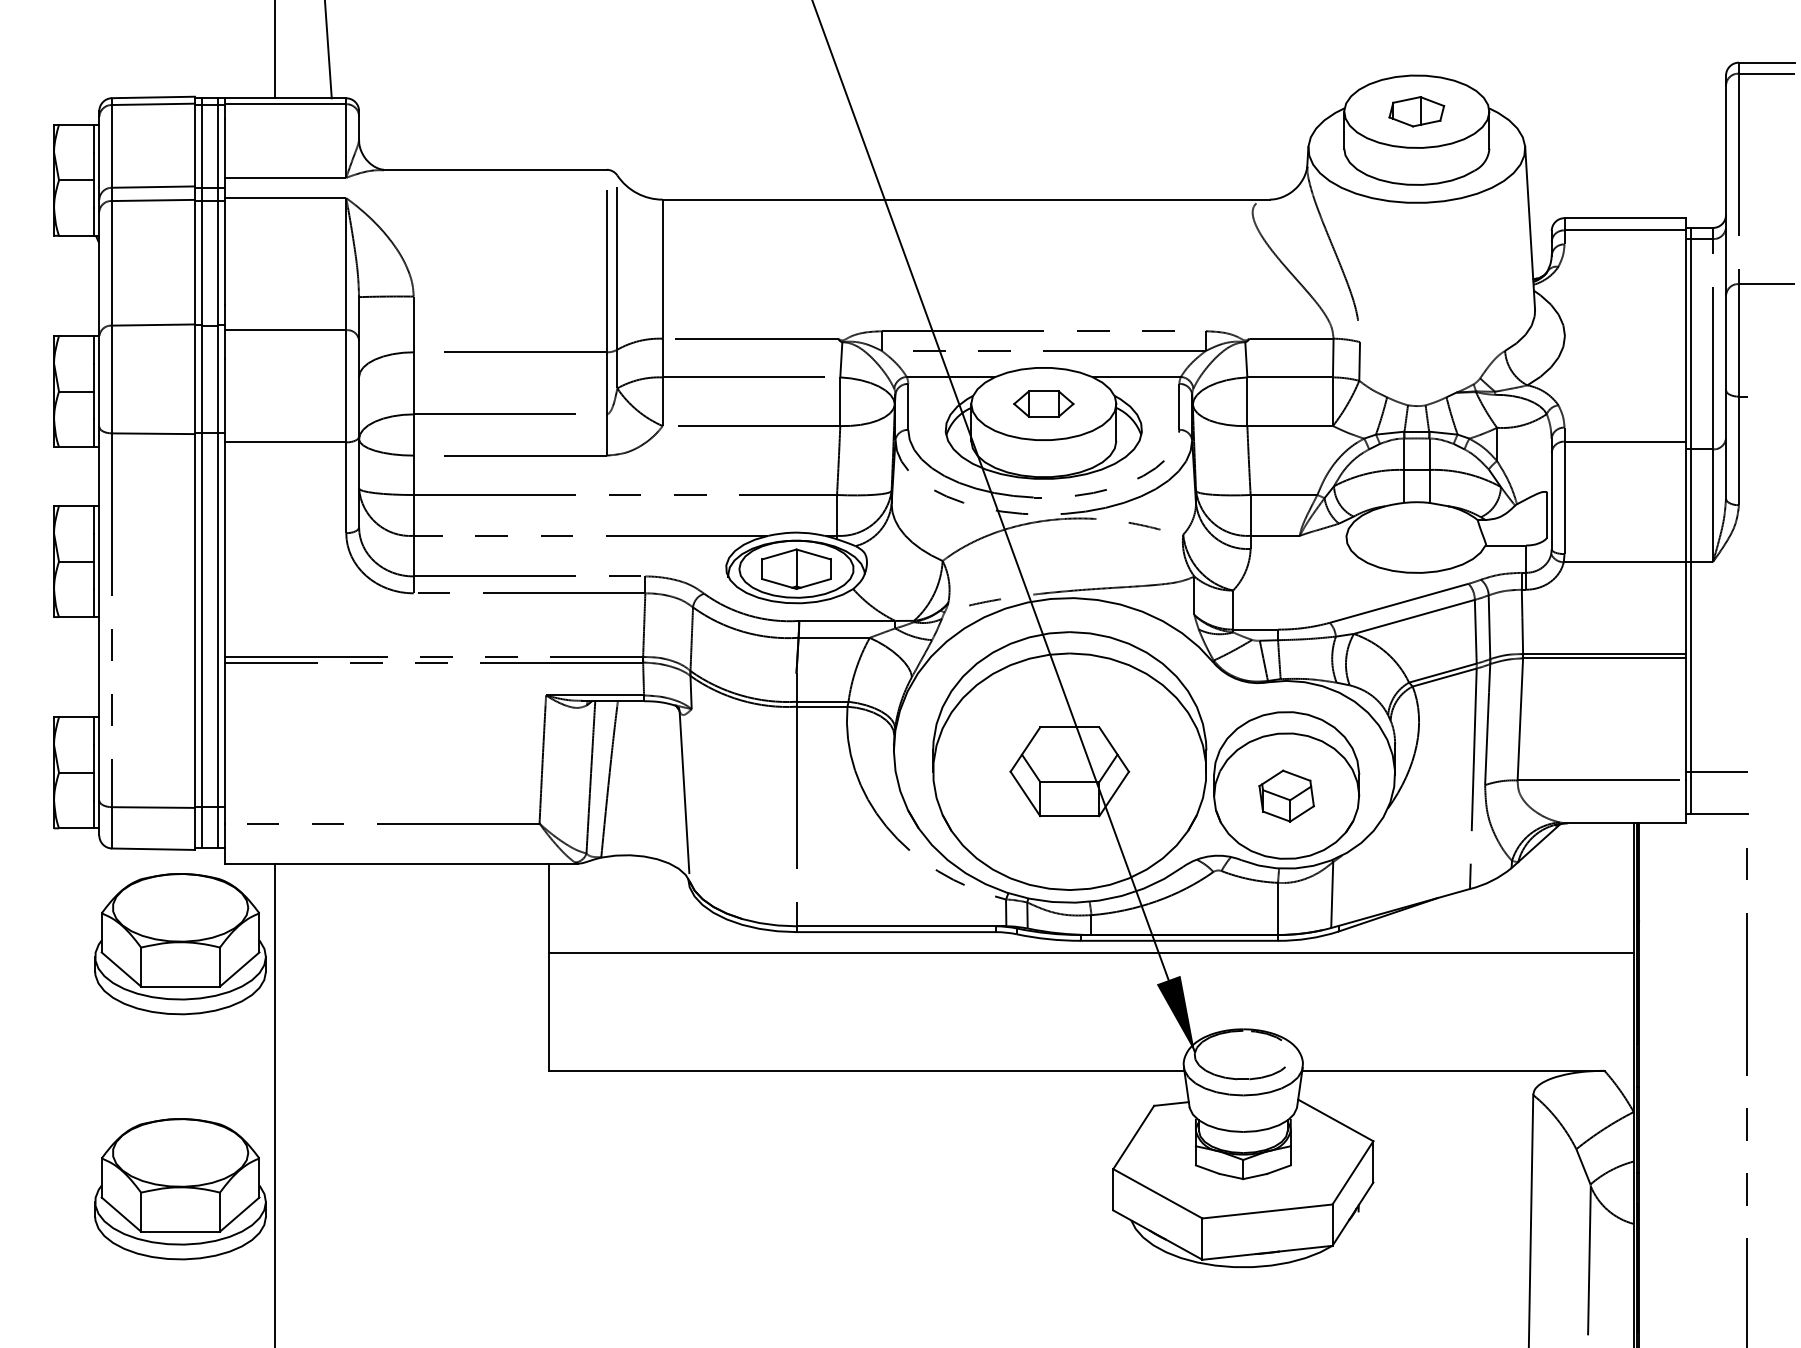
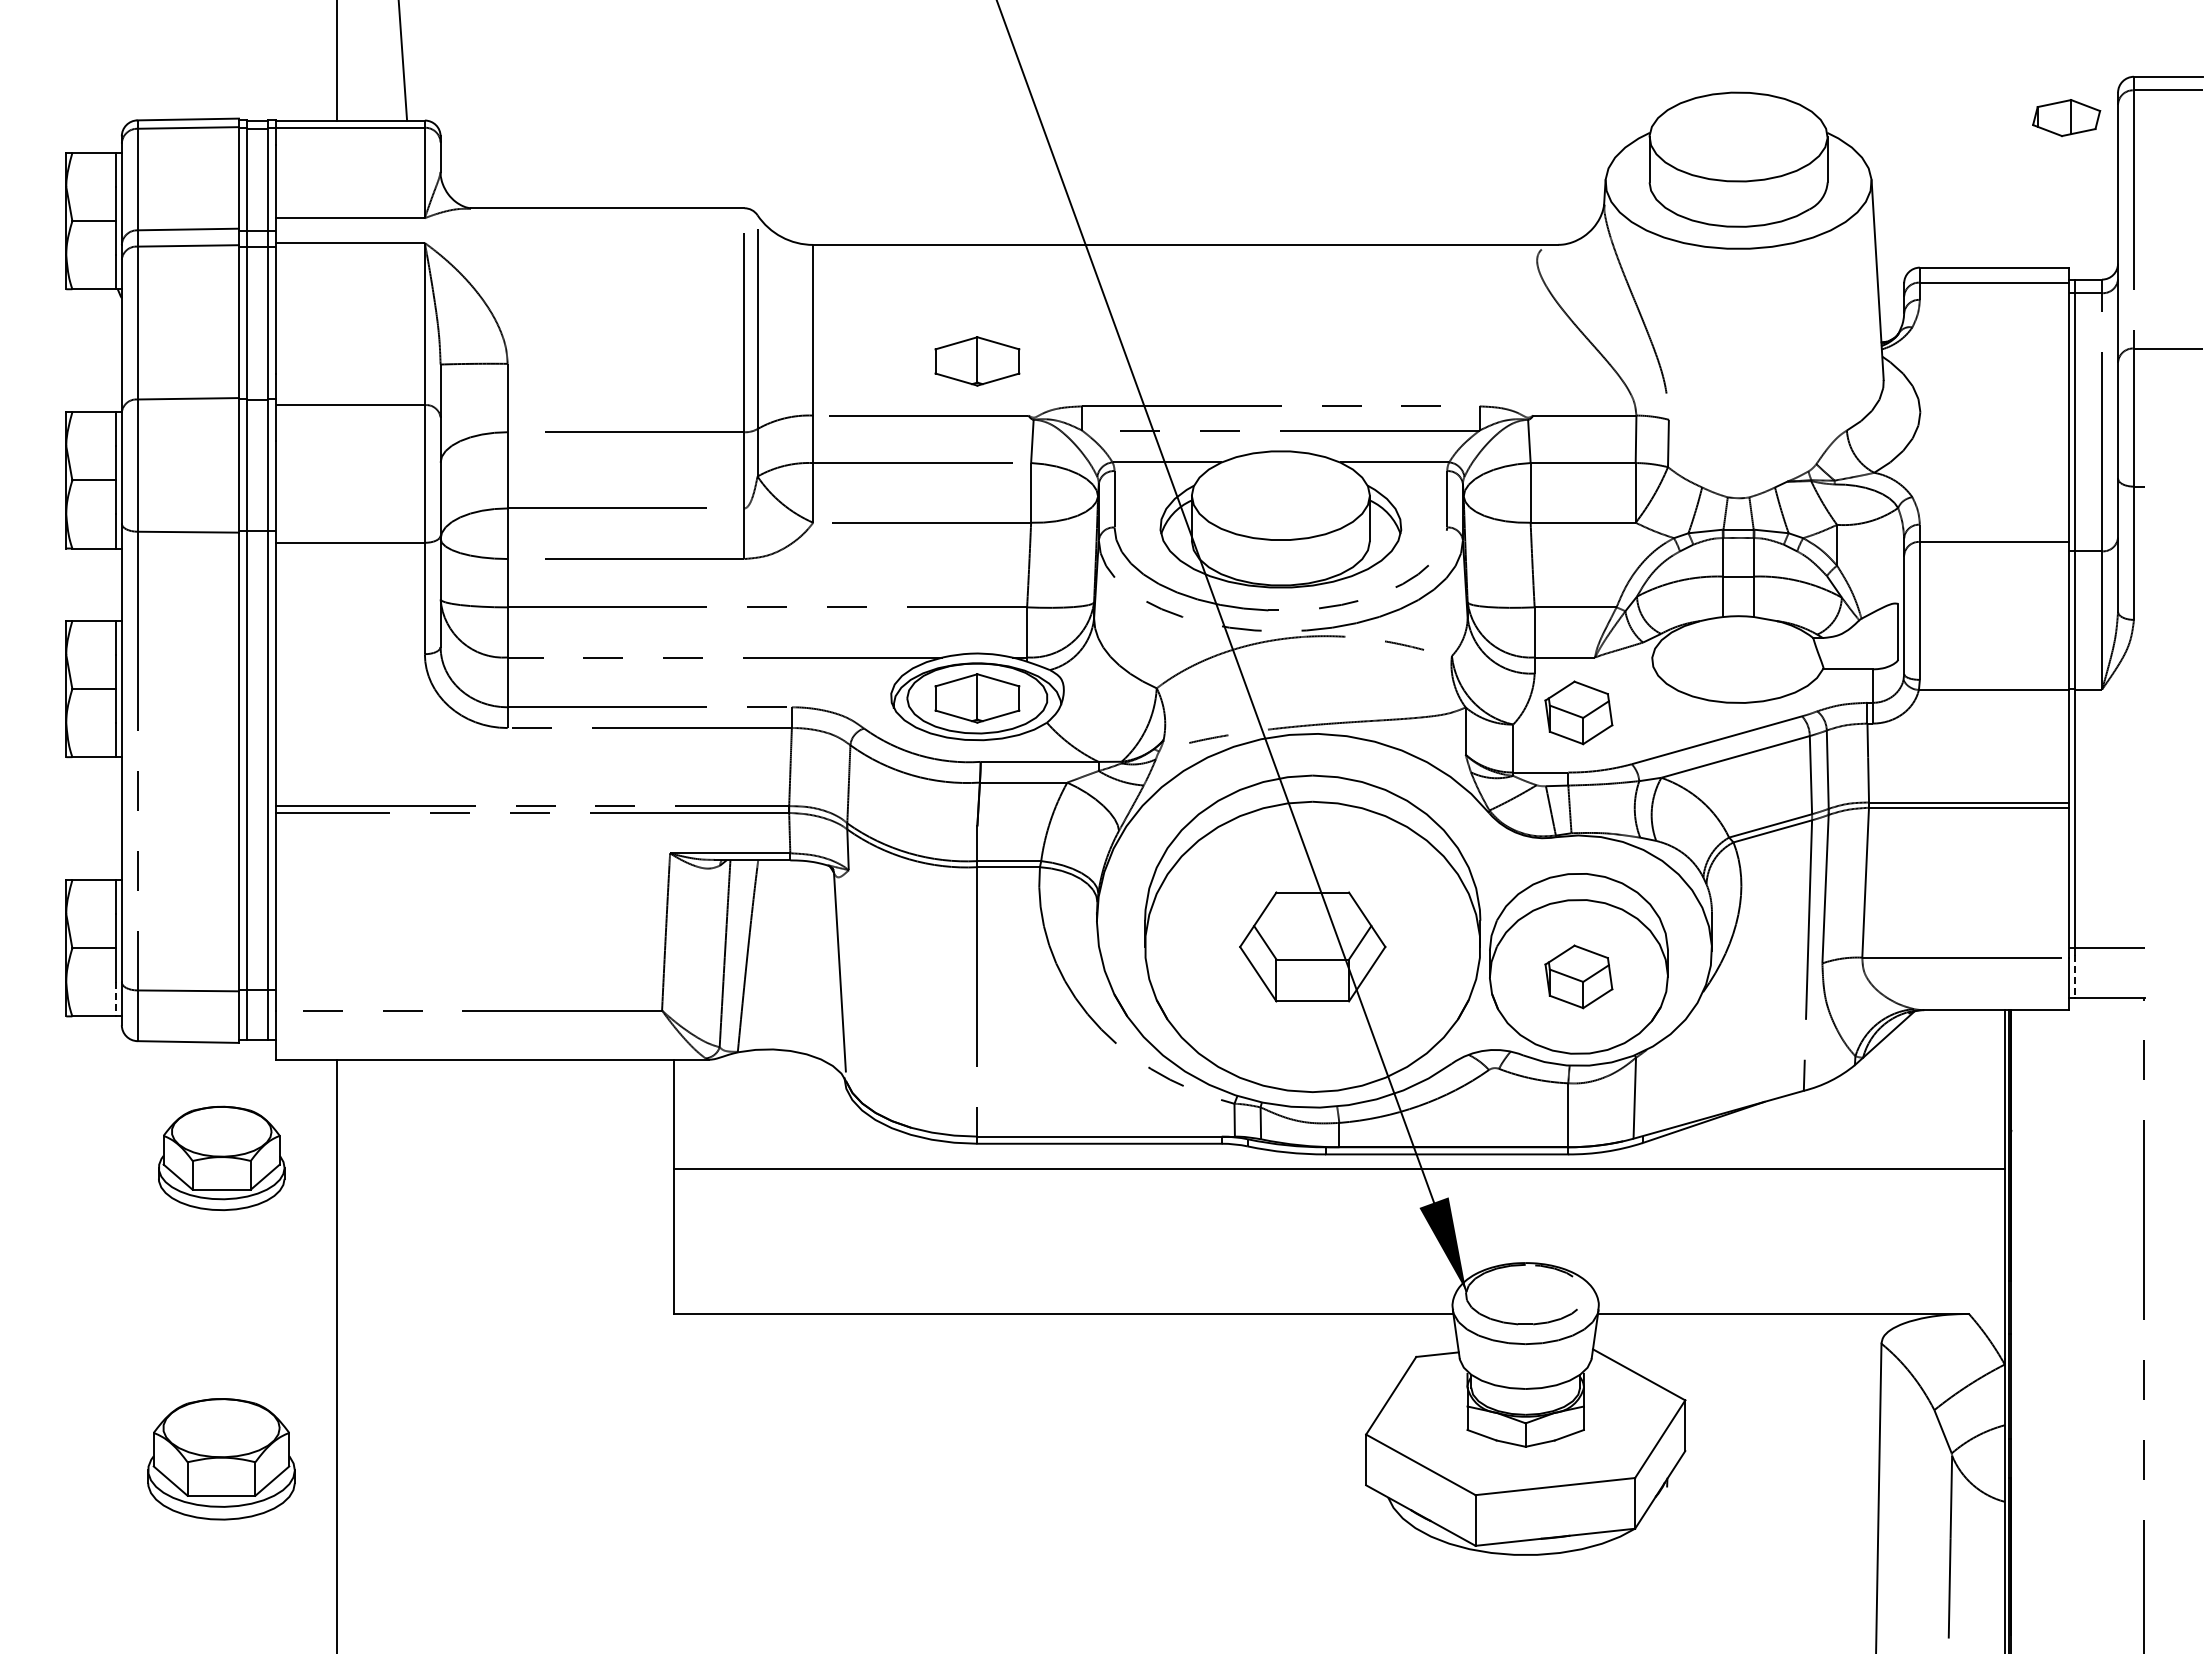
part: (1416, 112) -> (2066, 118), moved
part: (796, 294) -> (977, 361), added
part: (1043, 403) -> (1280, 495), removed
part: (1286, 580) -> (1578, 712), added
line: (1691, 795) -> (2075, 976), solid -> dashed
line: (94, 814) -> (115, 999), solid -> dashed
part: (180, 944) -> (221, 1158), size x0.6
part: (180, 1189) -> (221, 1459), size x0.7

